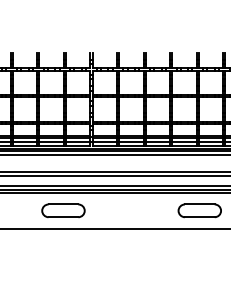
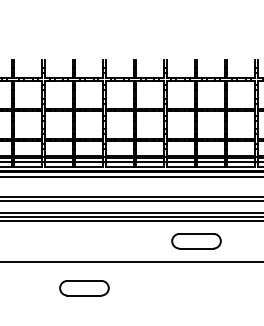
part: (63, 211) -> (84, 288), moved
part: (199, 211) -> (196, 241), moved

